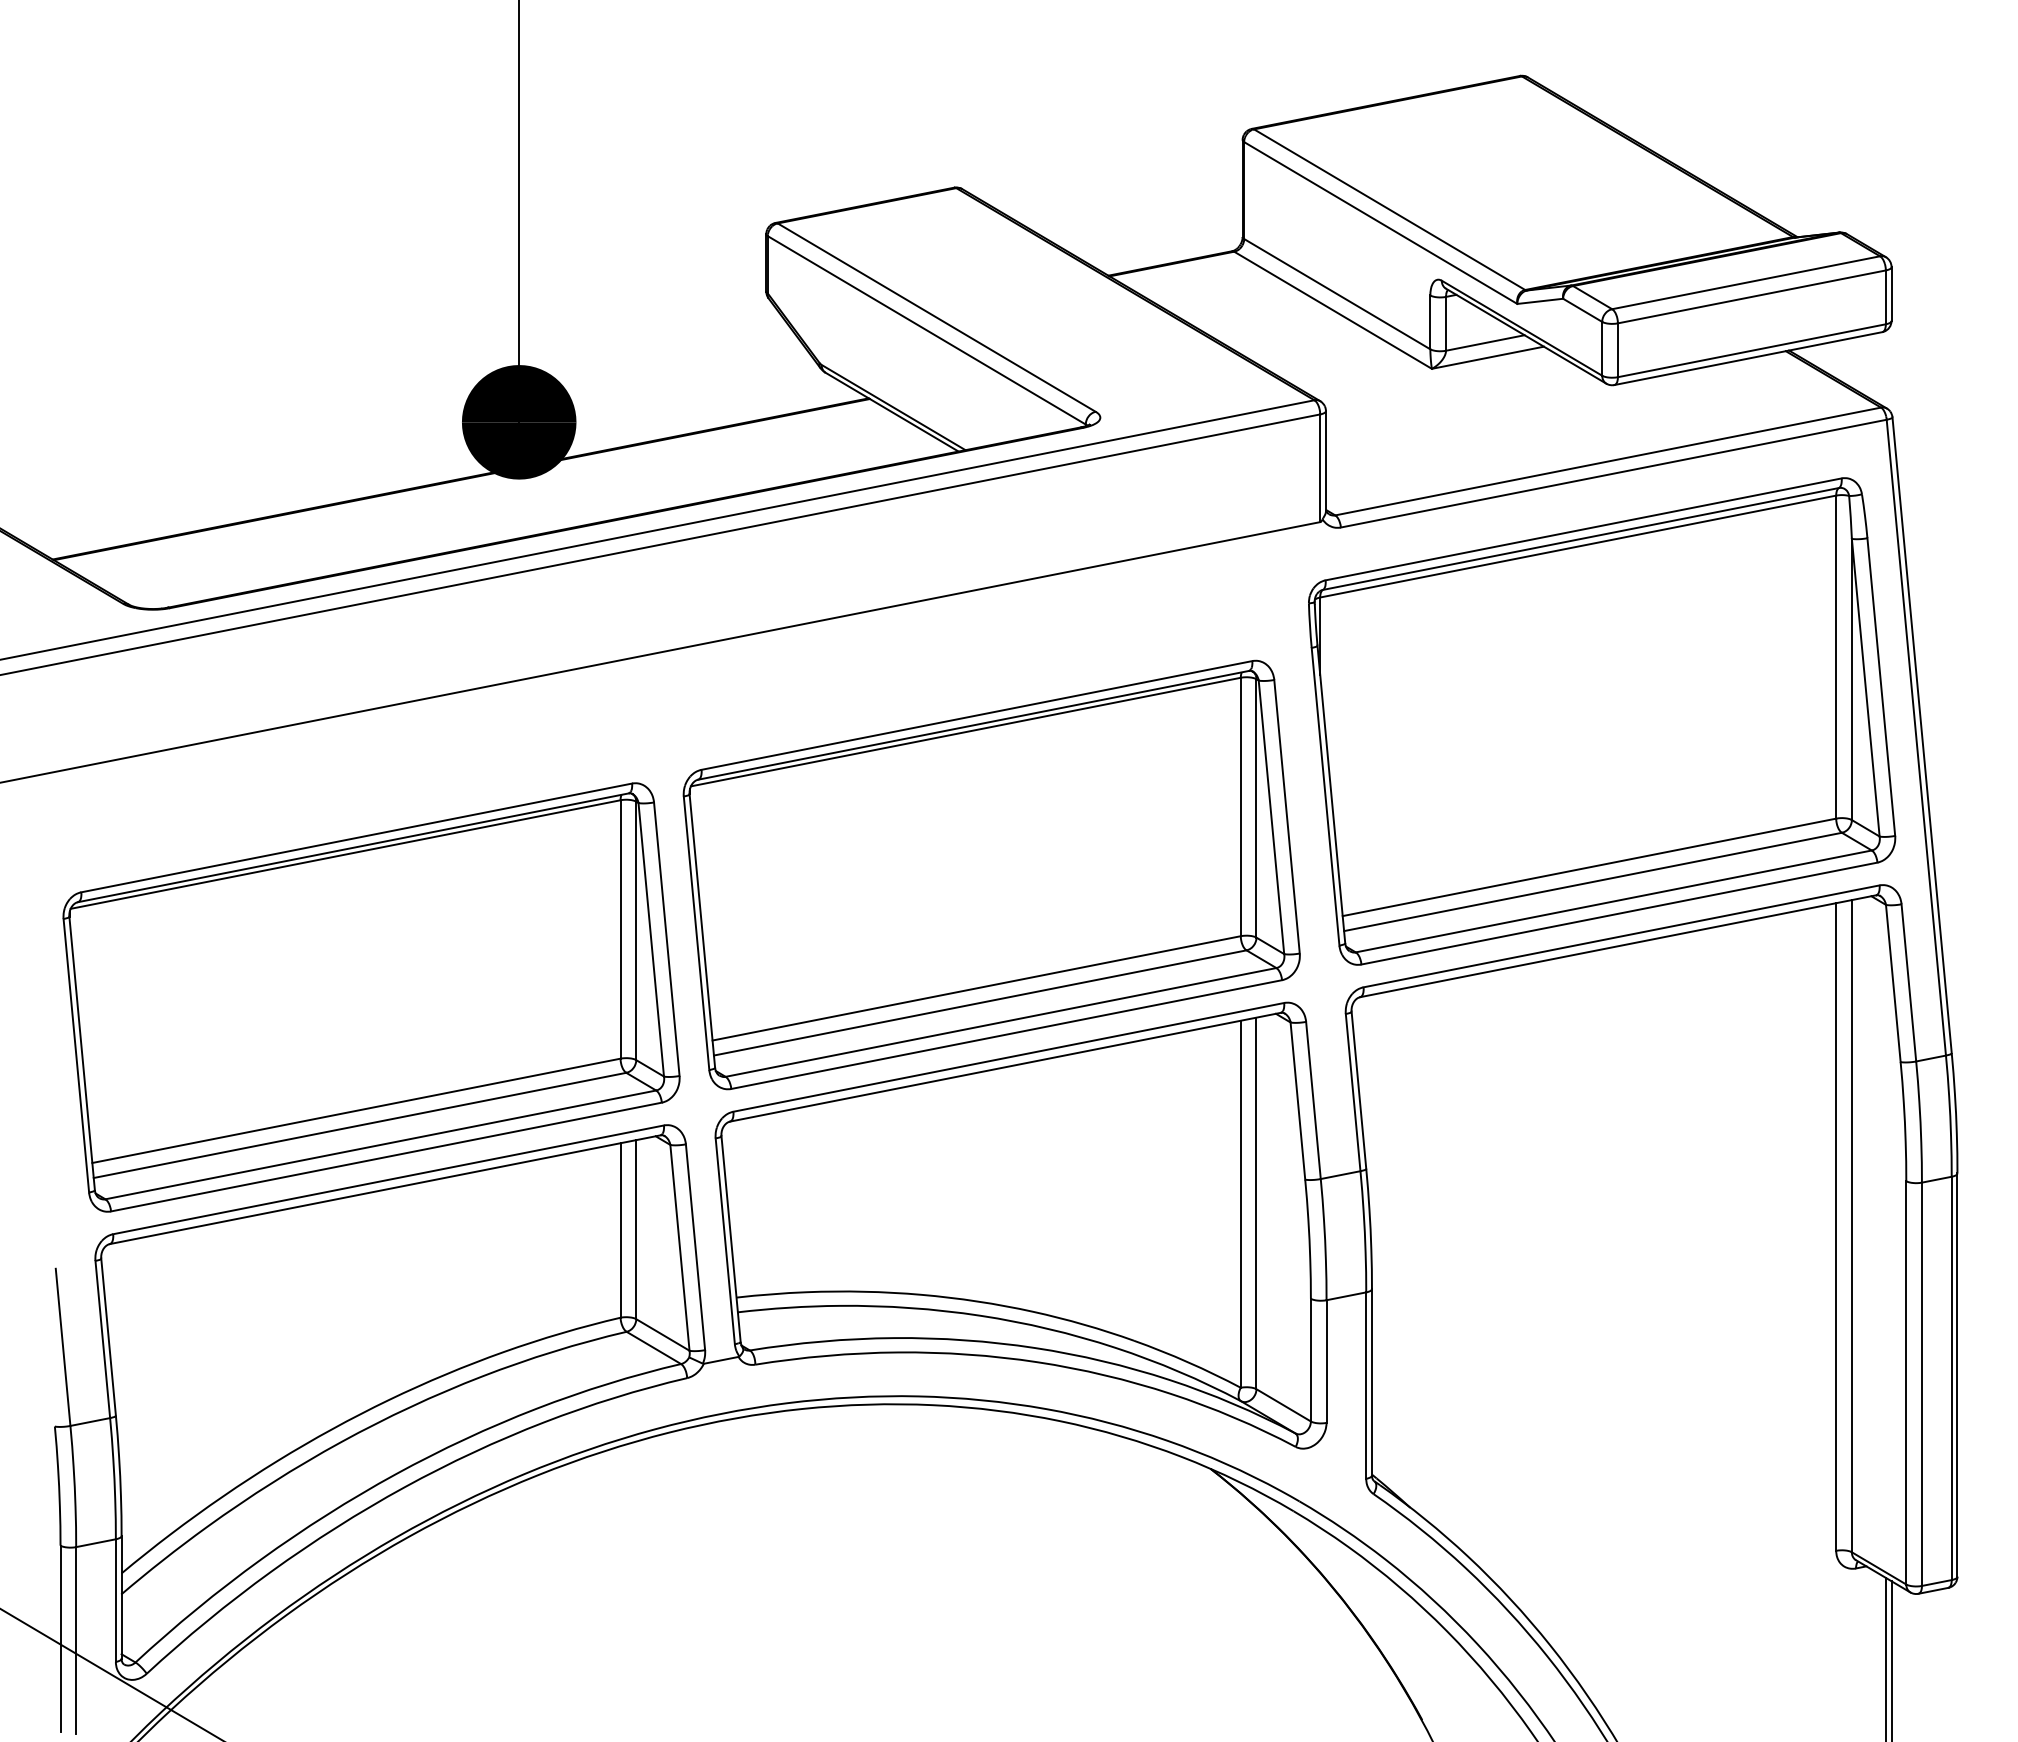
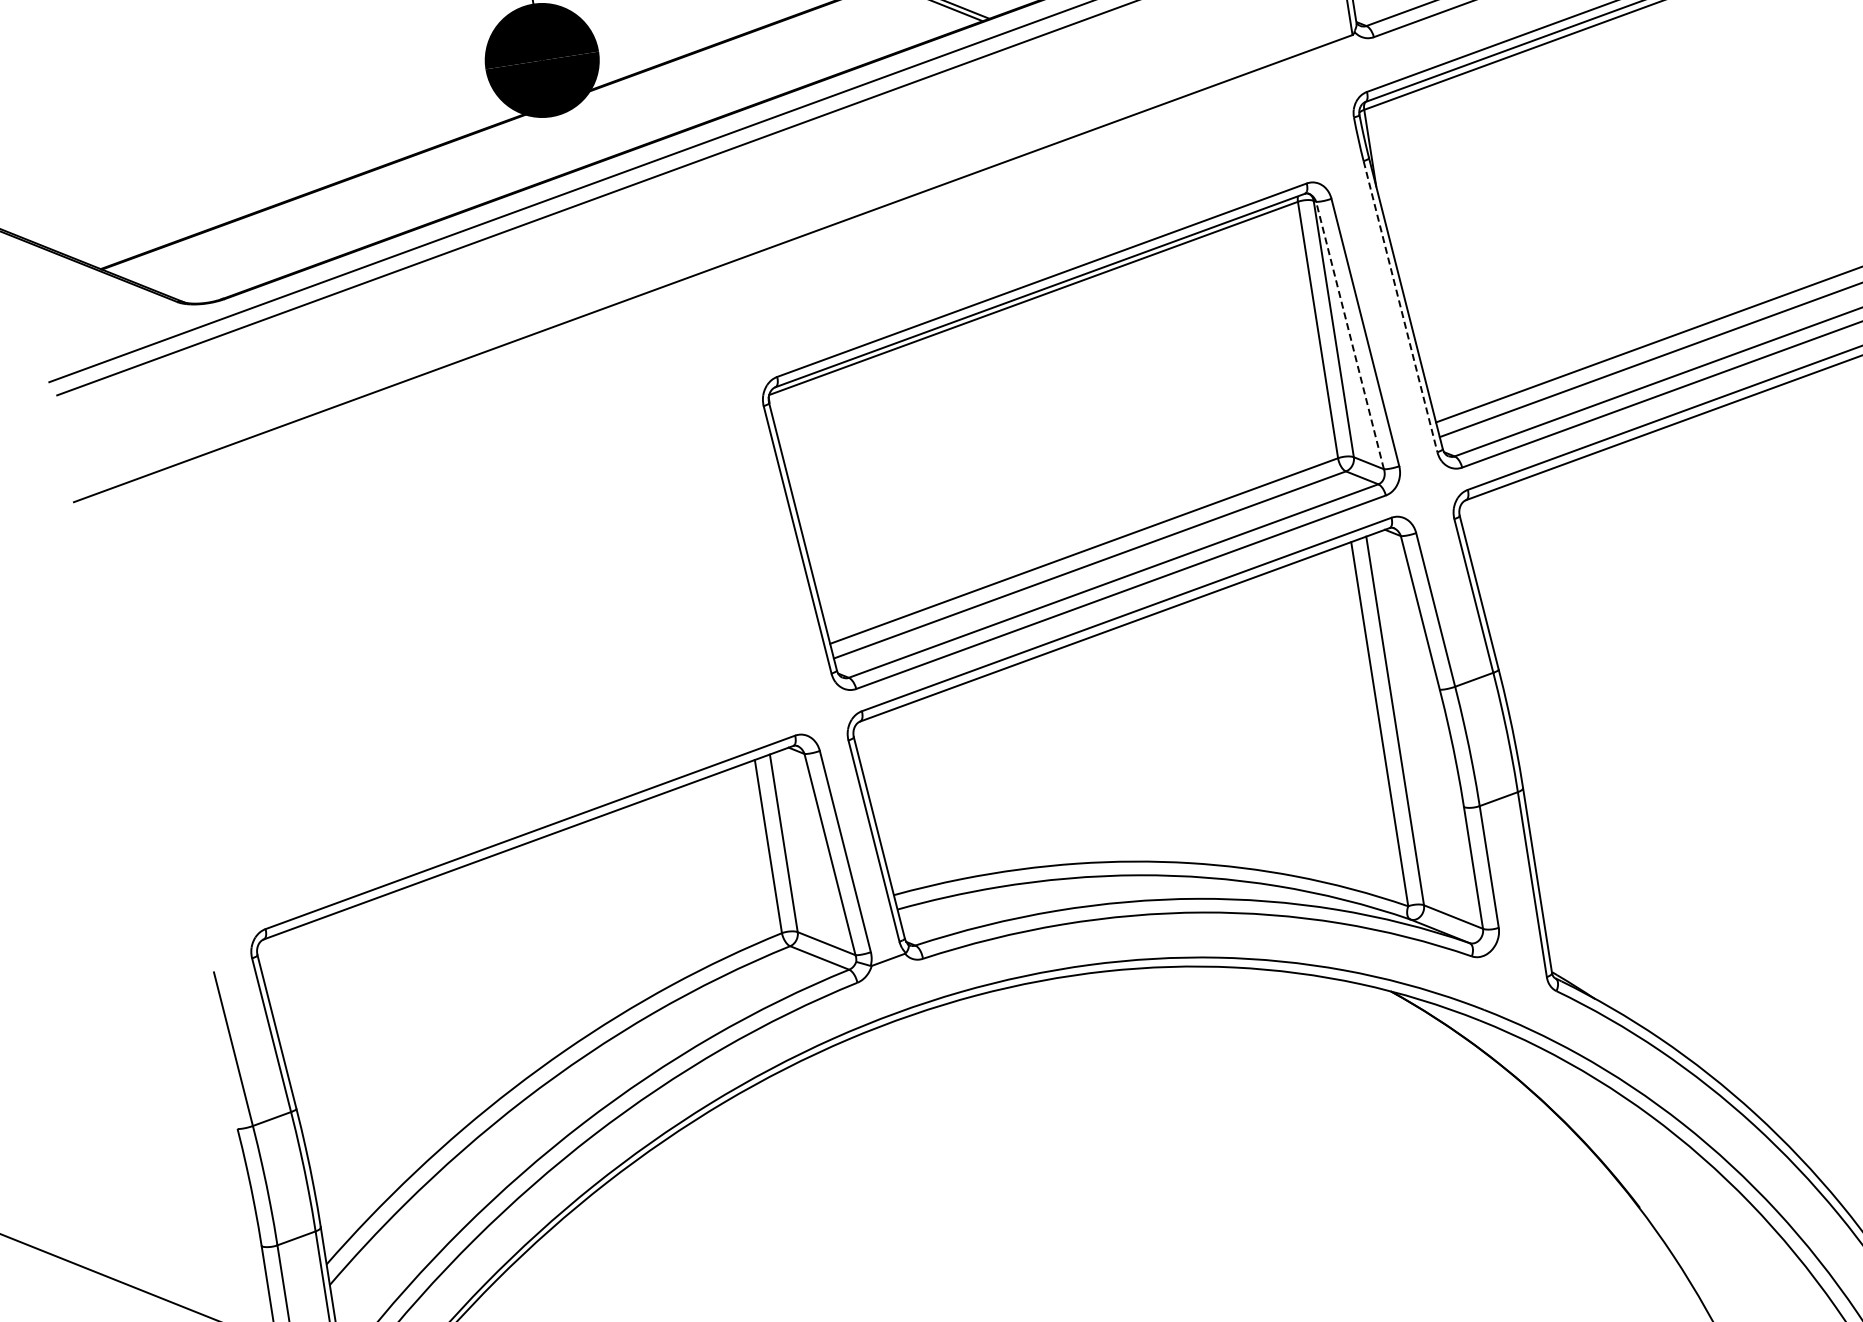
line: (1325, 797) -> (1400, 307), solid -> dashed
line: (1271, 816) -> (1349, 334), solid -> dashed
part: (371, 997) -> (485, 654), removed

